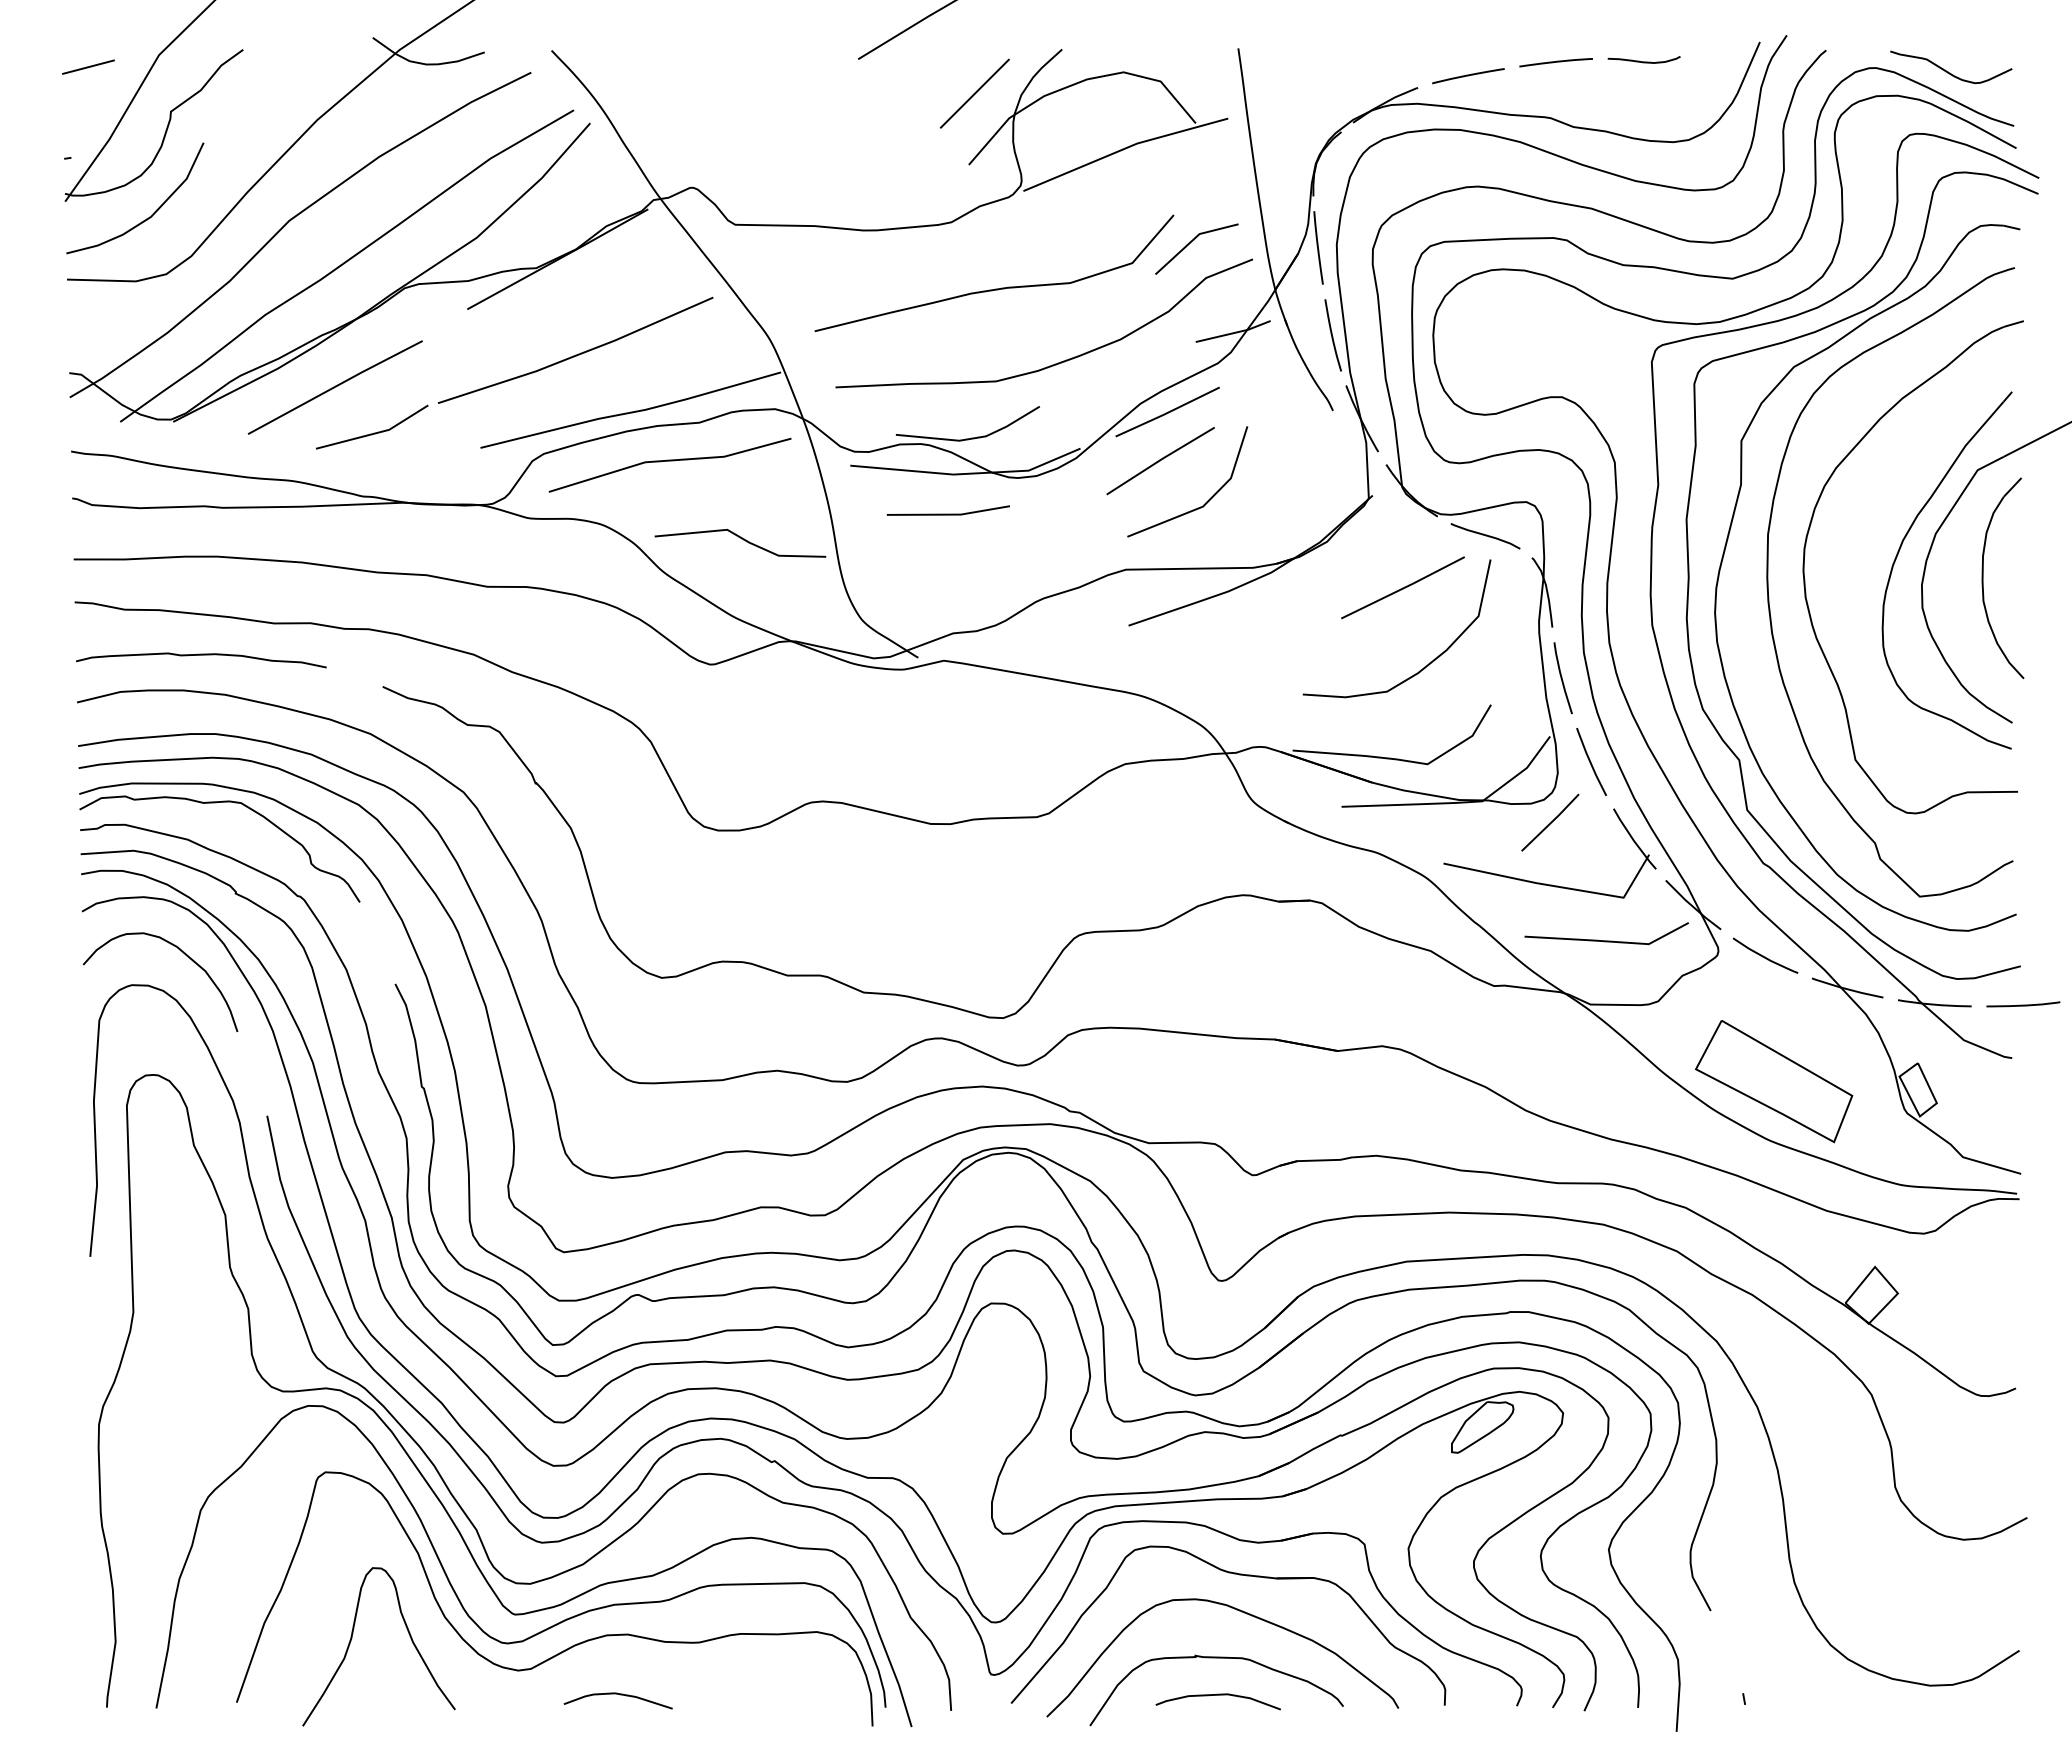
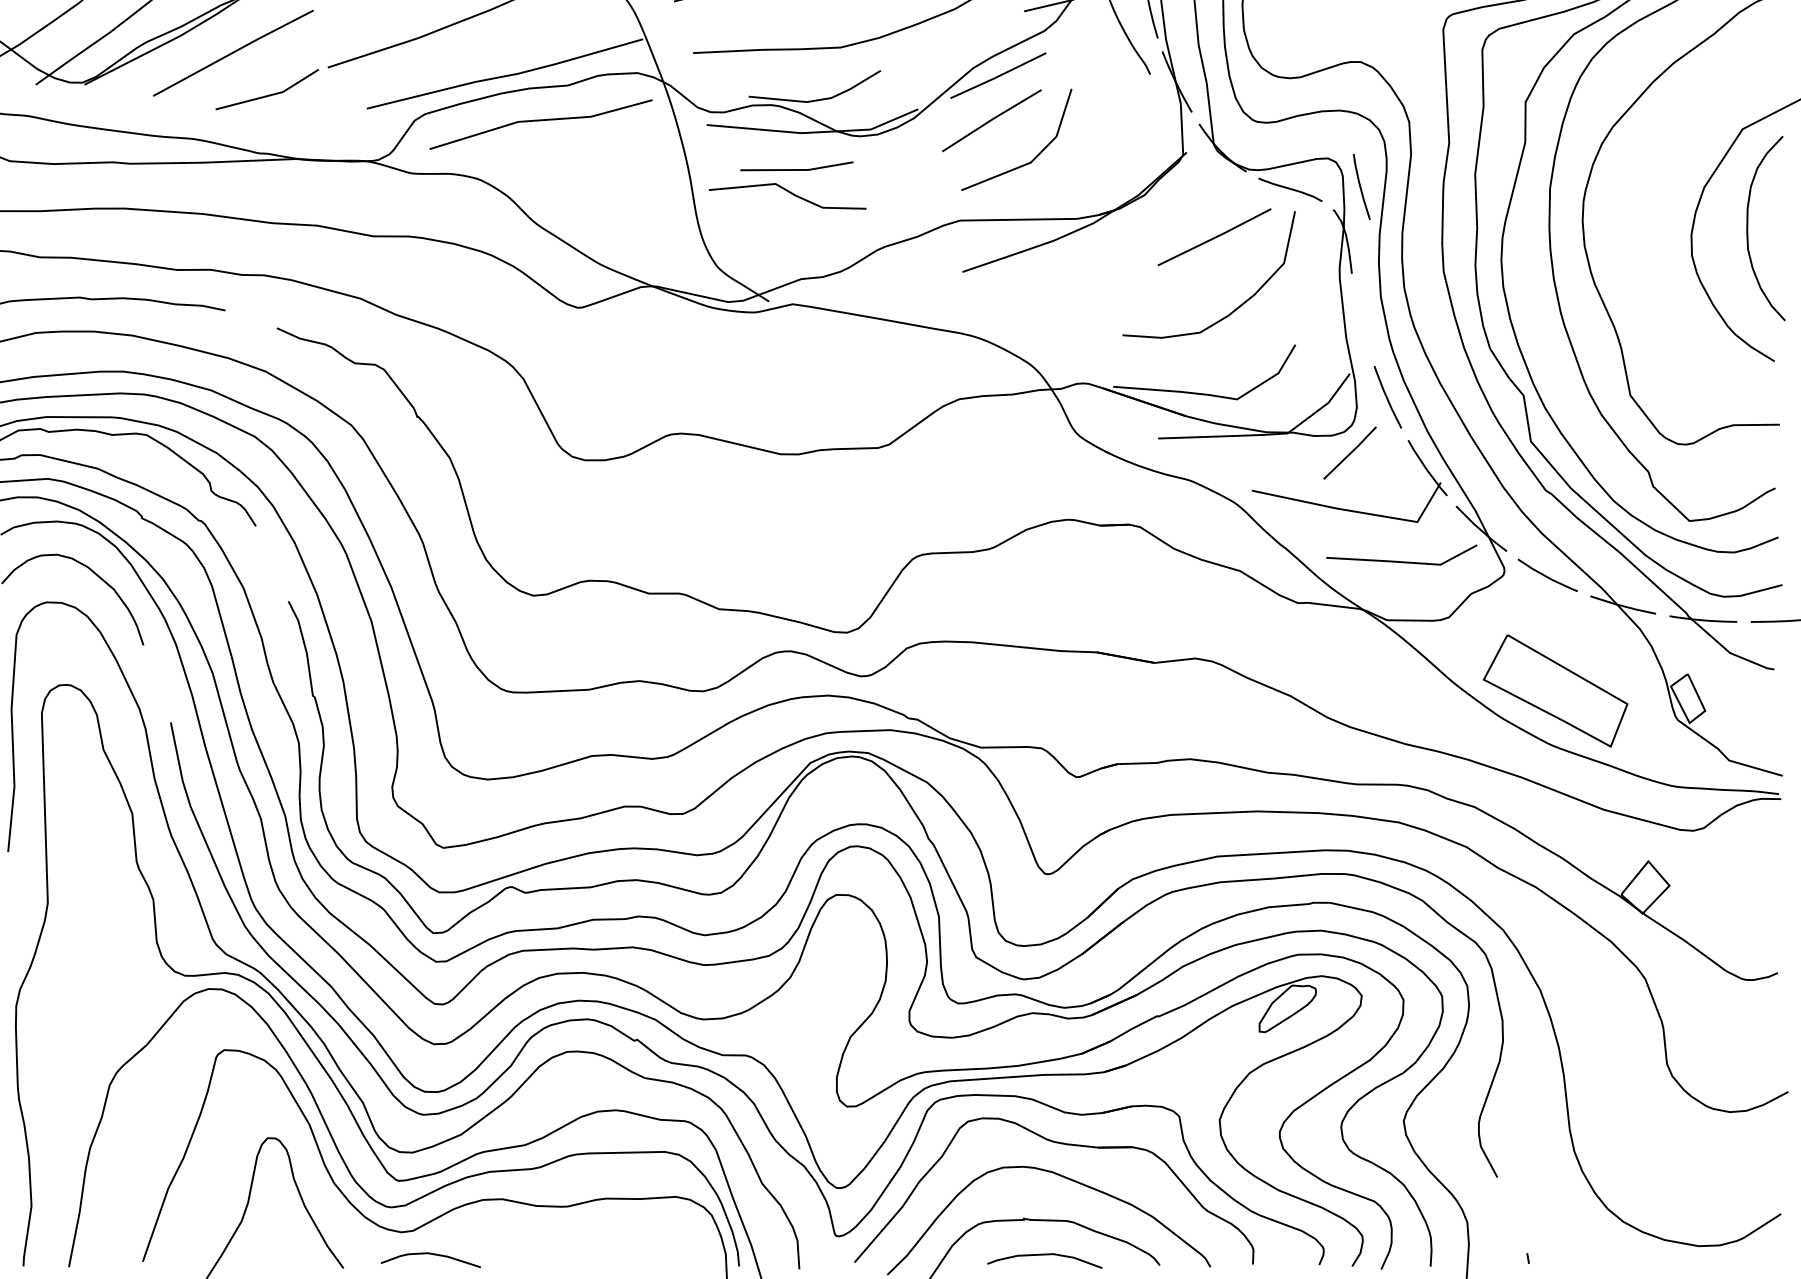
line: (741, 539) -> (788, 192), moved
part: (1899, 552) -> (1670, 204), removed
curve: (1562, 678) -> (1361, 187), moved
curve: (620, 1695) -> (433, 1255), moved

